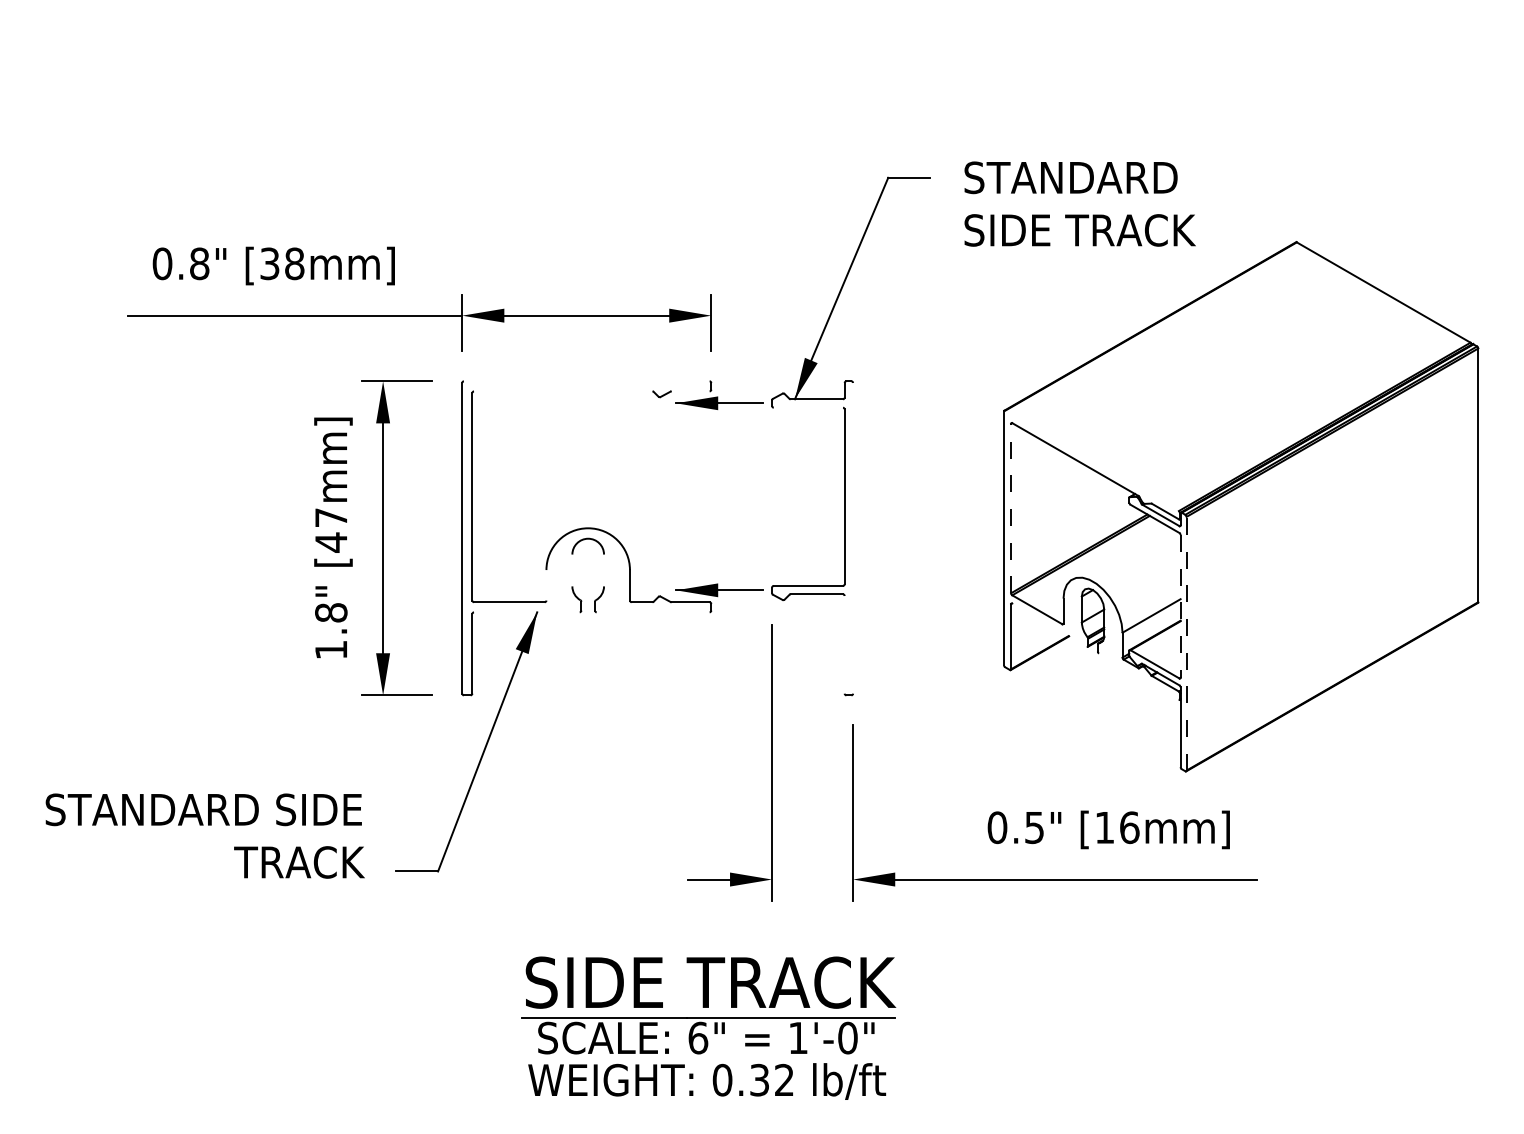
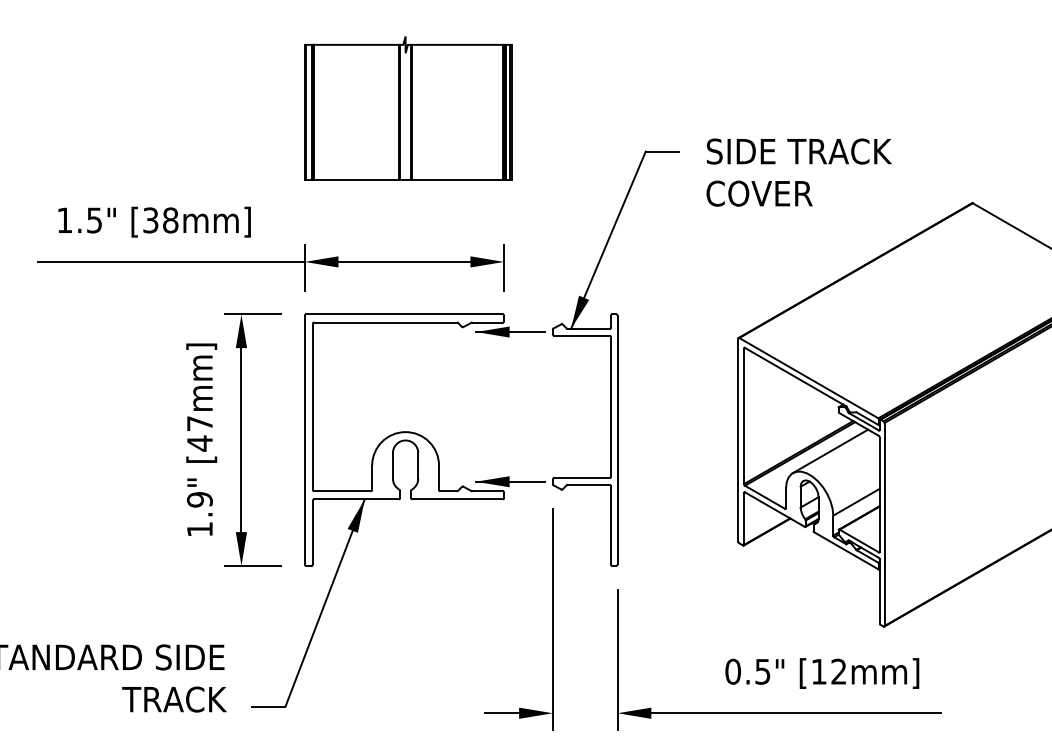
part: (591, 123) -> (408, 108), added
text: (1079, 203) -> (798, 172), STANDARD SIDE TRACK -> SIDE TRACK COVER
text: (180, 263) -> (79, 220), 0.8" -> 1.5"
line: (586, 381) -> (404, 314), added
line: (563, 391) -> (385, 322), added
line: (690, 391) -> (487, 322), added
line: (808, 407) -> (581, 335), added
line: (1091, 460) -> (808, 377), added
line: (1011, 508) -> (744, 416), dashed -> solid
line: (853, 537) -> (617, 439), added
line: (1119, 552) -> (830, 451), added
line: (572, 570) -> (393, 465), added
line: (604, 570) -> (418, 465), added
line: (546, 585) -> (372, 477), added
line: (1180, 606) -> (879, 494), dashed -> solid
text: (331, 612) -> (200, 499), 1.8" -> 1.9"
line: (526, 612) -> (356, 499), added
line: (652, 612) -> (457, 499), added
line: (1049, 624) -> (774, 509), added
line: (1186, 643) -> (884, 524), dashed -> solid
line: (844, 644) -> (610, 525), added
line: (1138, 676) -> (846, 550), added
text: (1129, 827) -> (838, 671), [16mm] -> [12mm]

